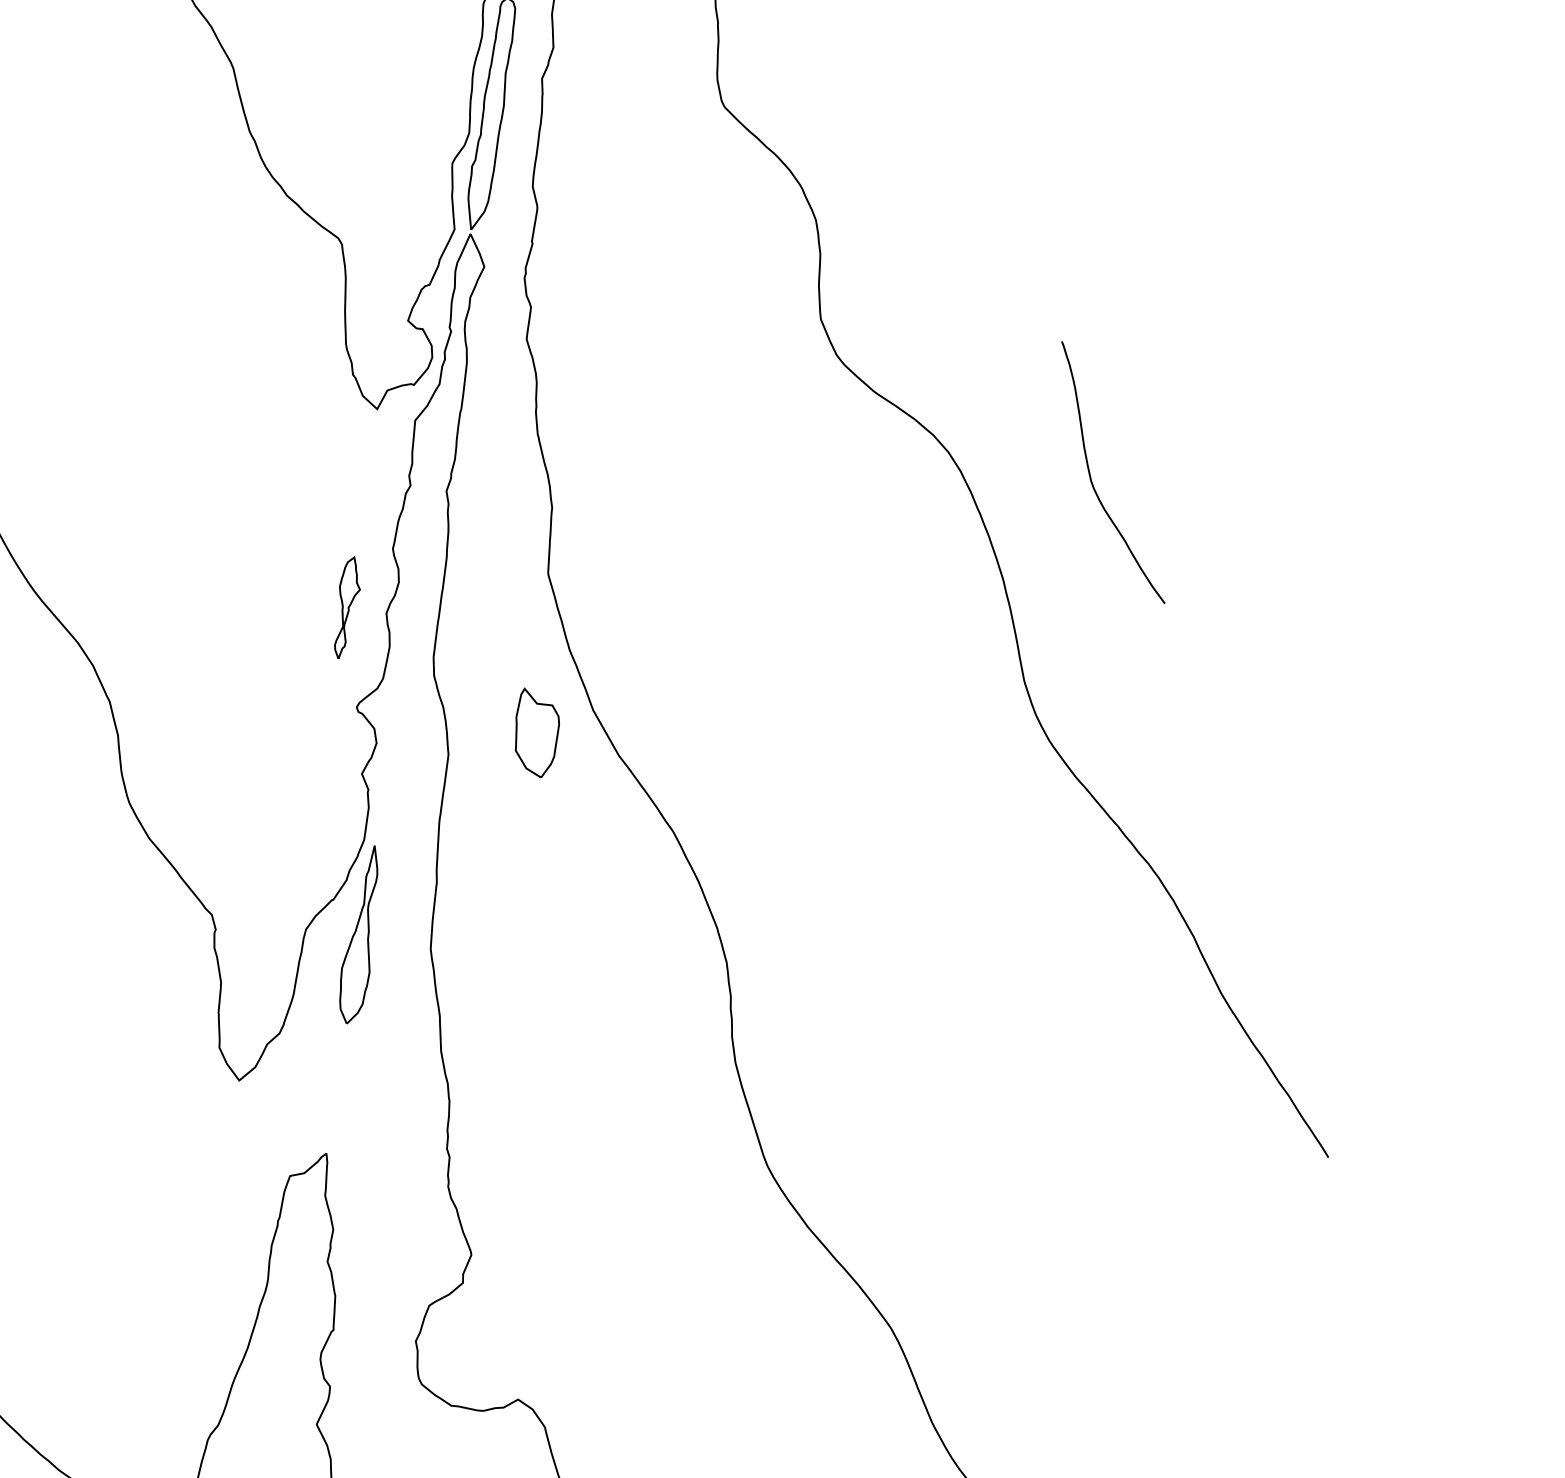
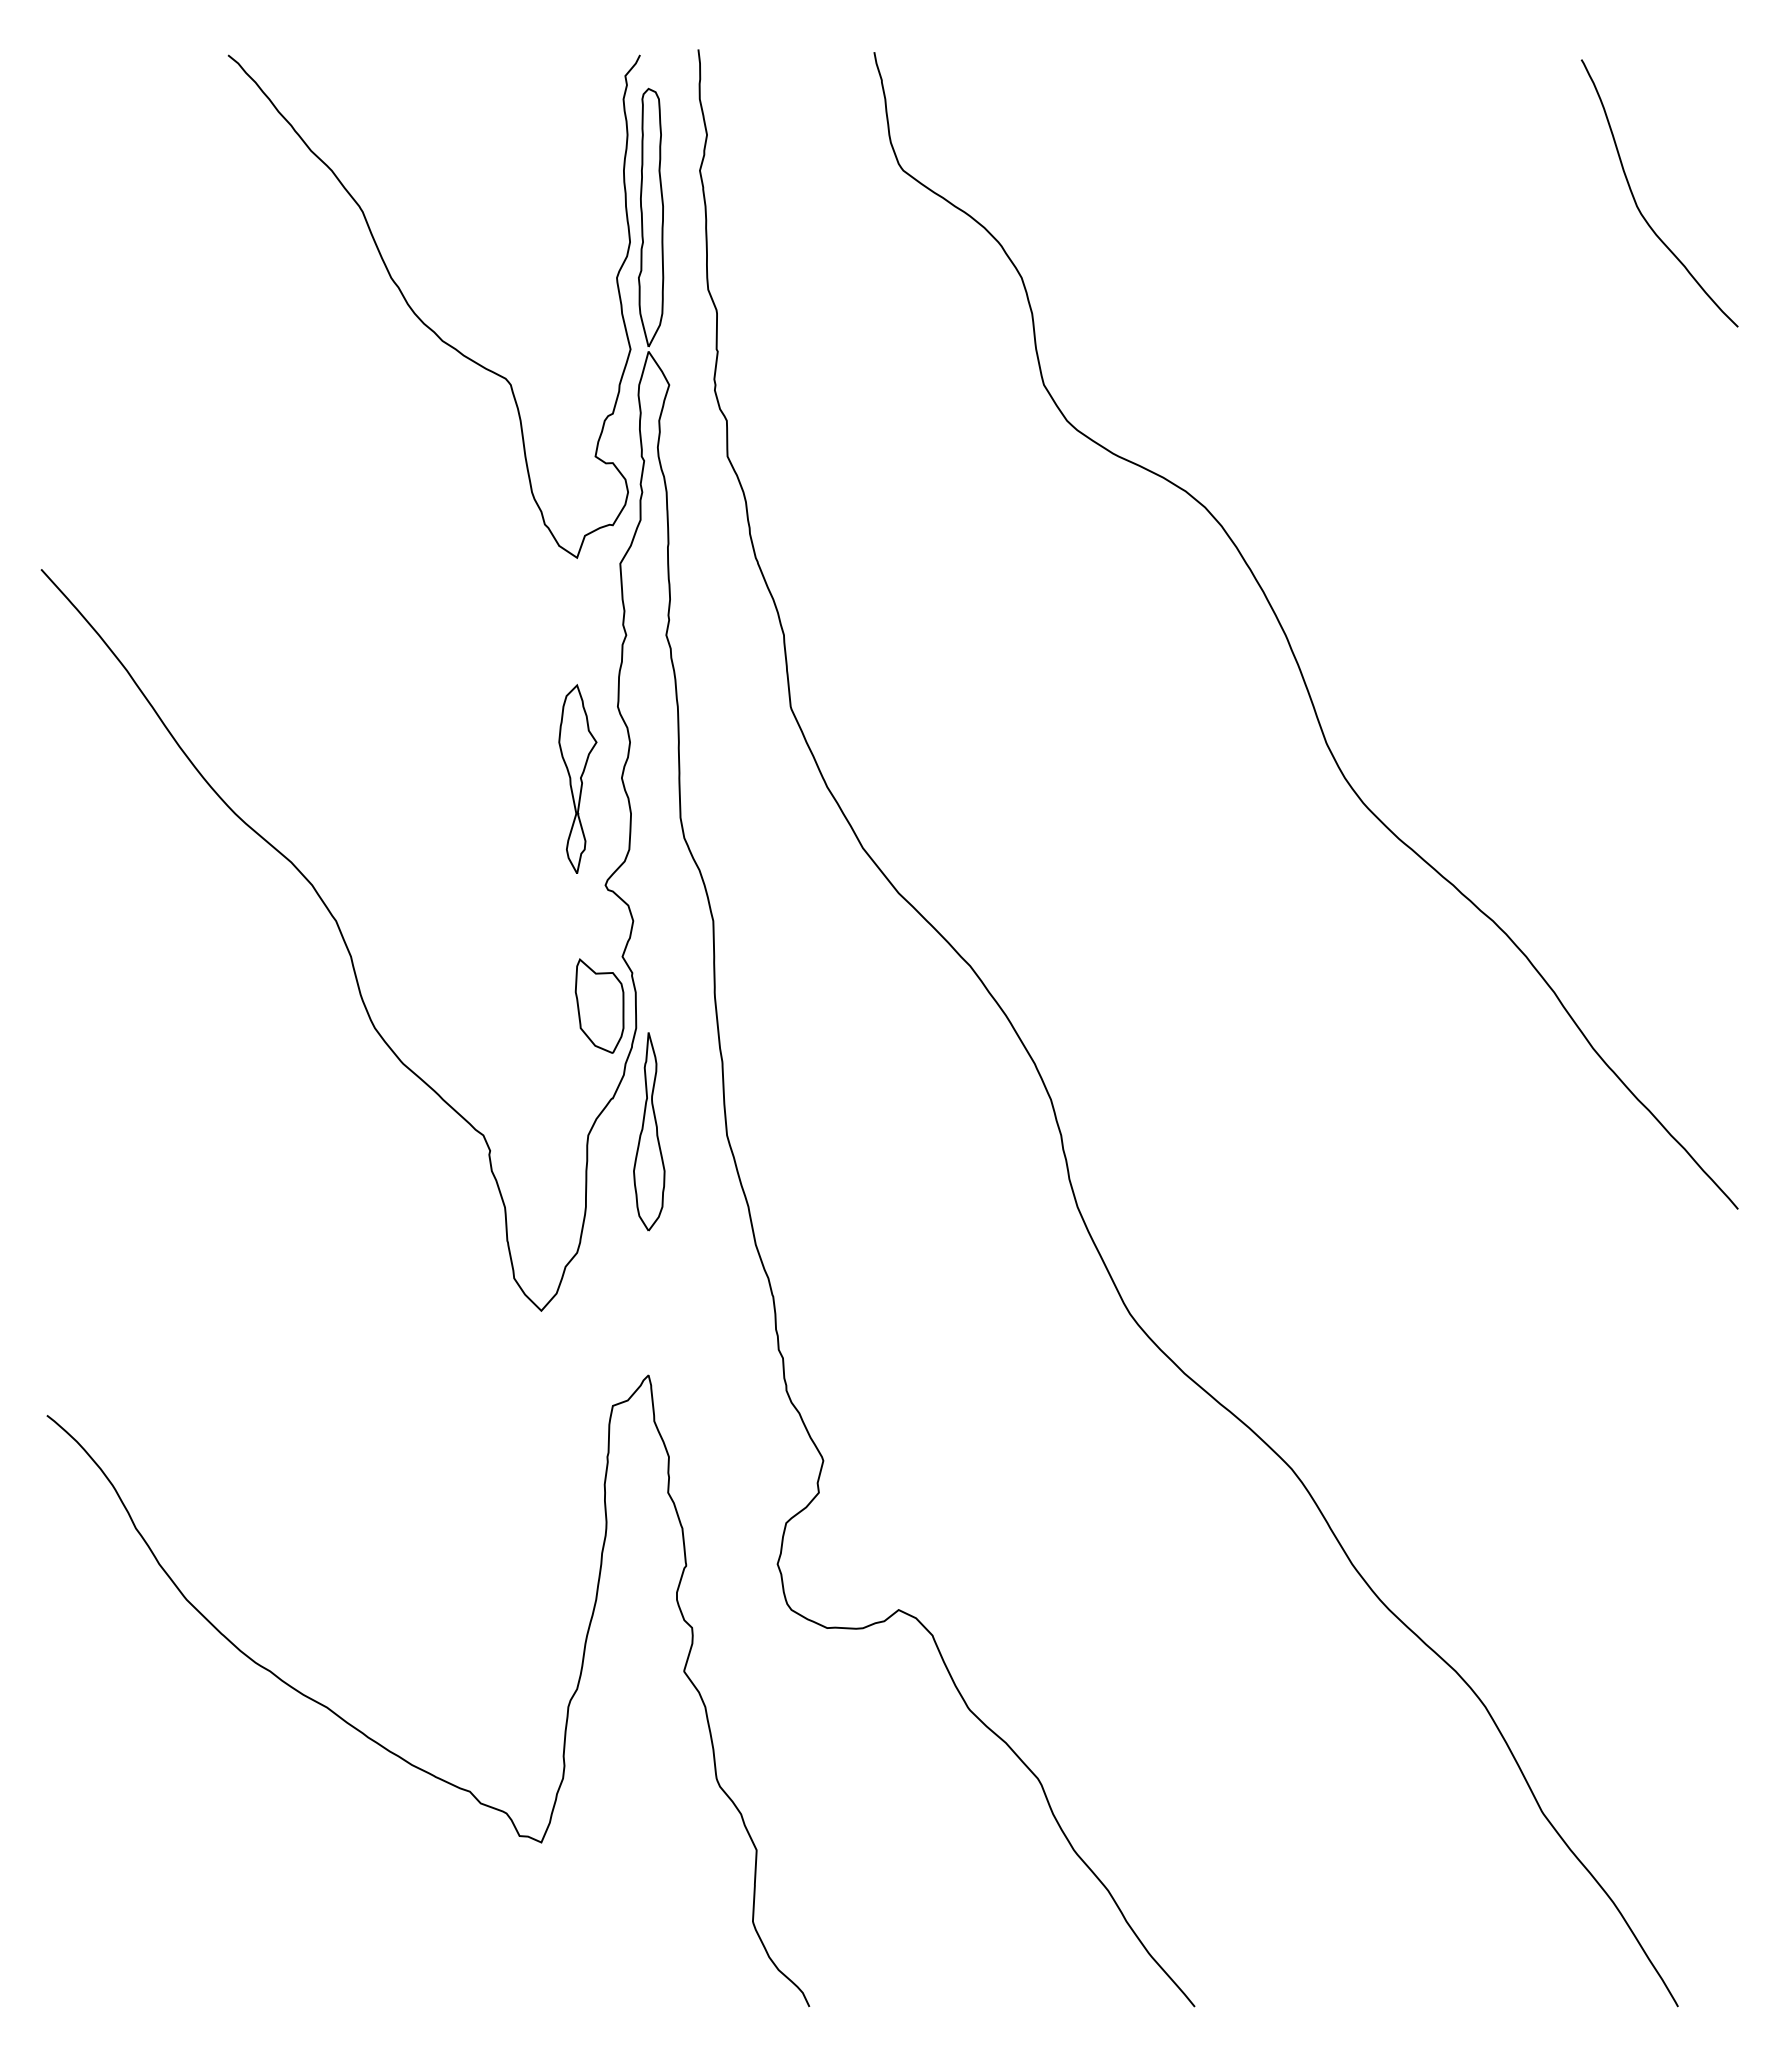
curve: (1091, 476) -> (1636, 201), moved
part: (346, 607) -> (577, 778), size x1.67
part: (535, 732) -> (599, 1005), moved

